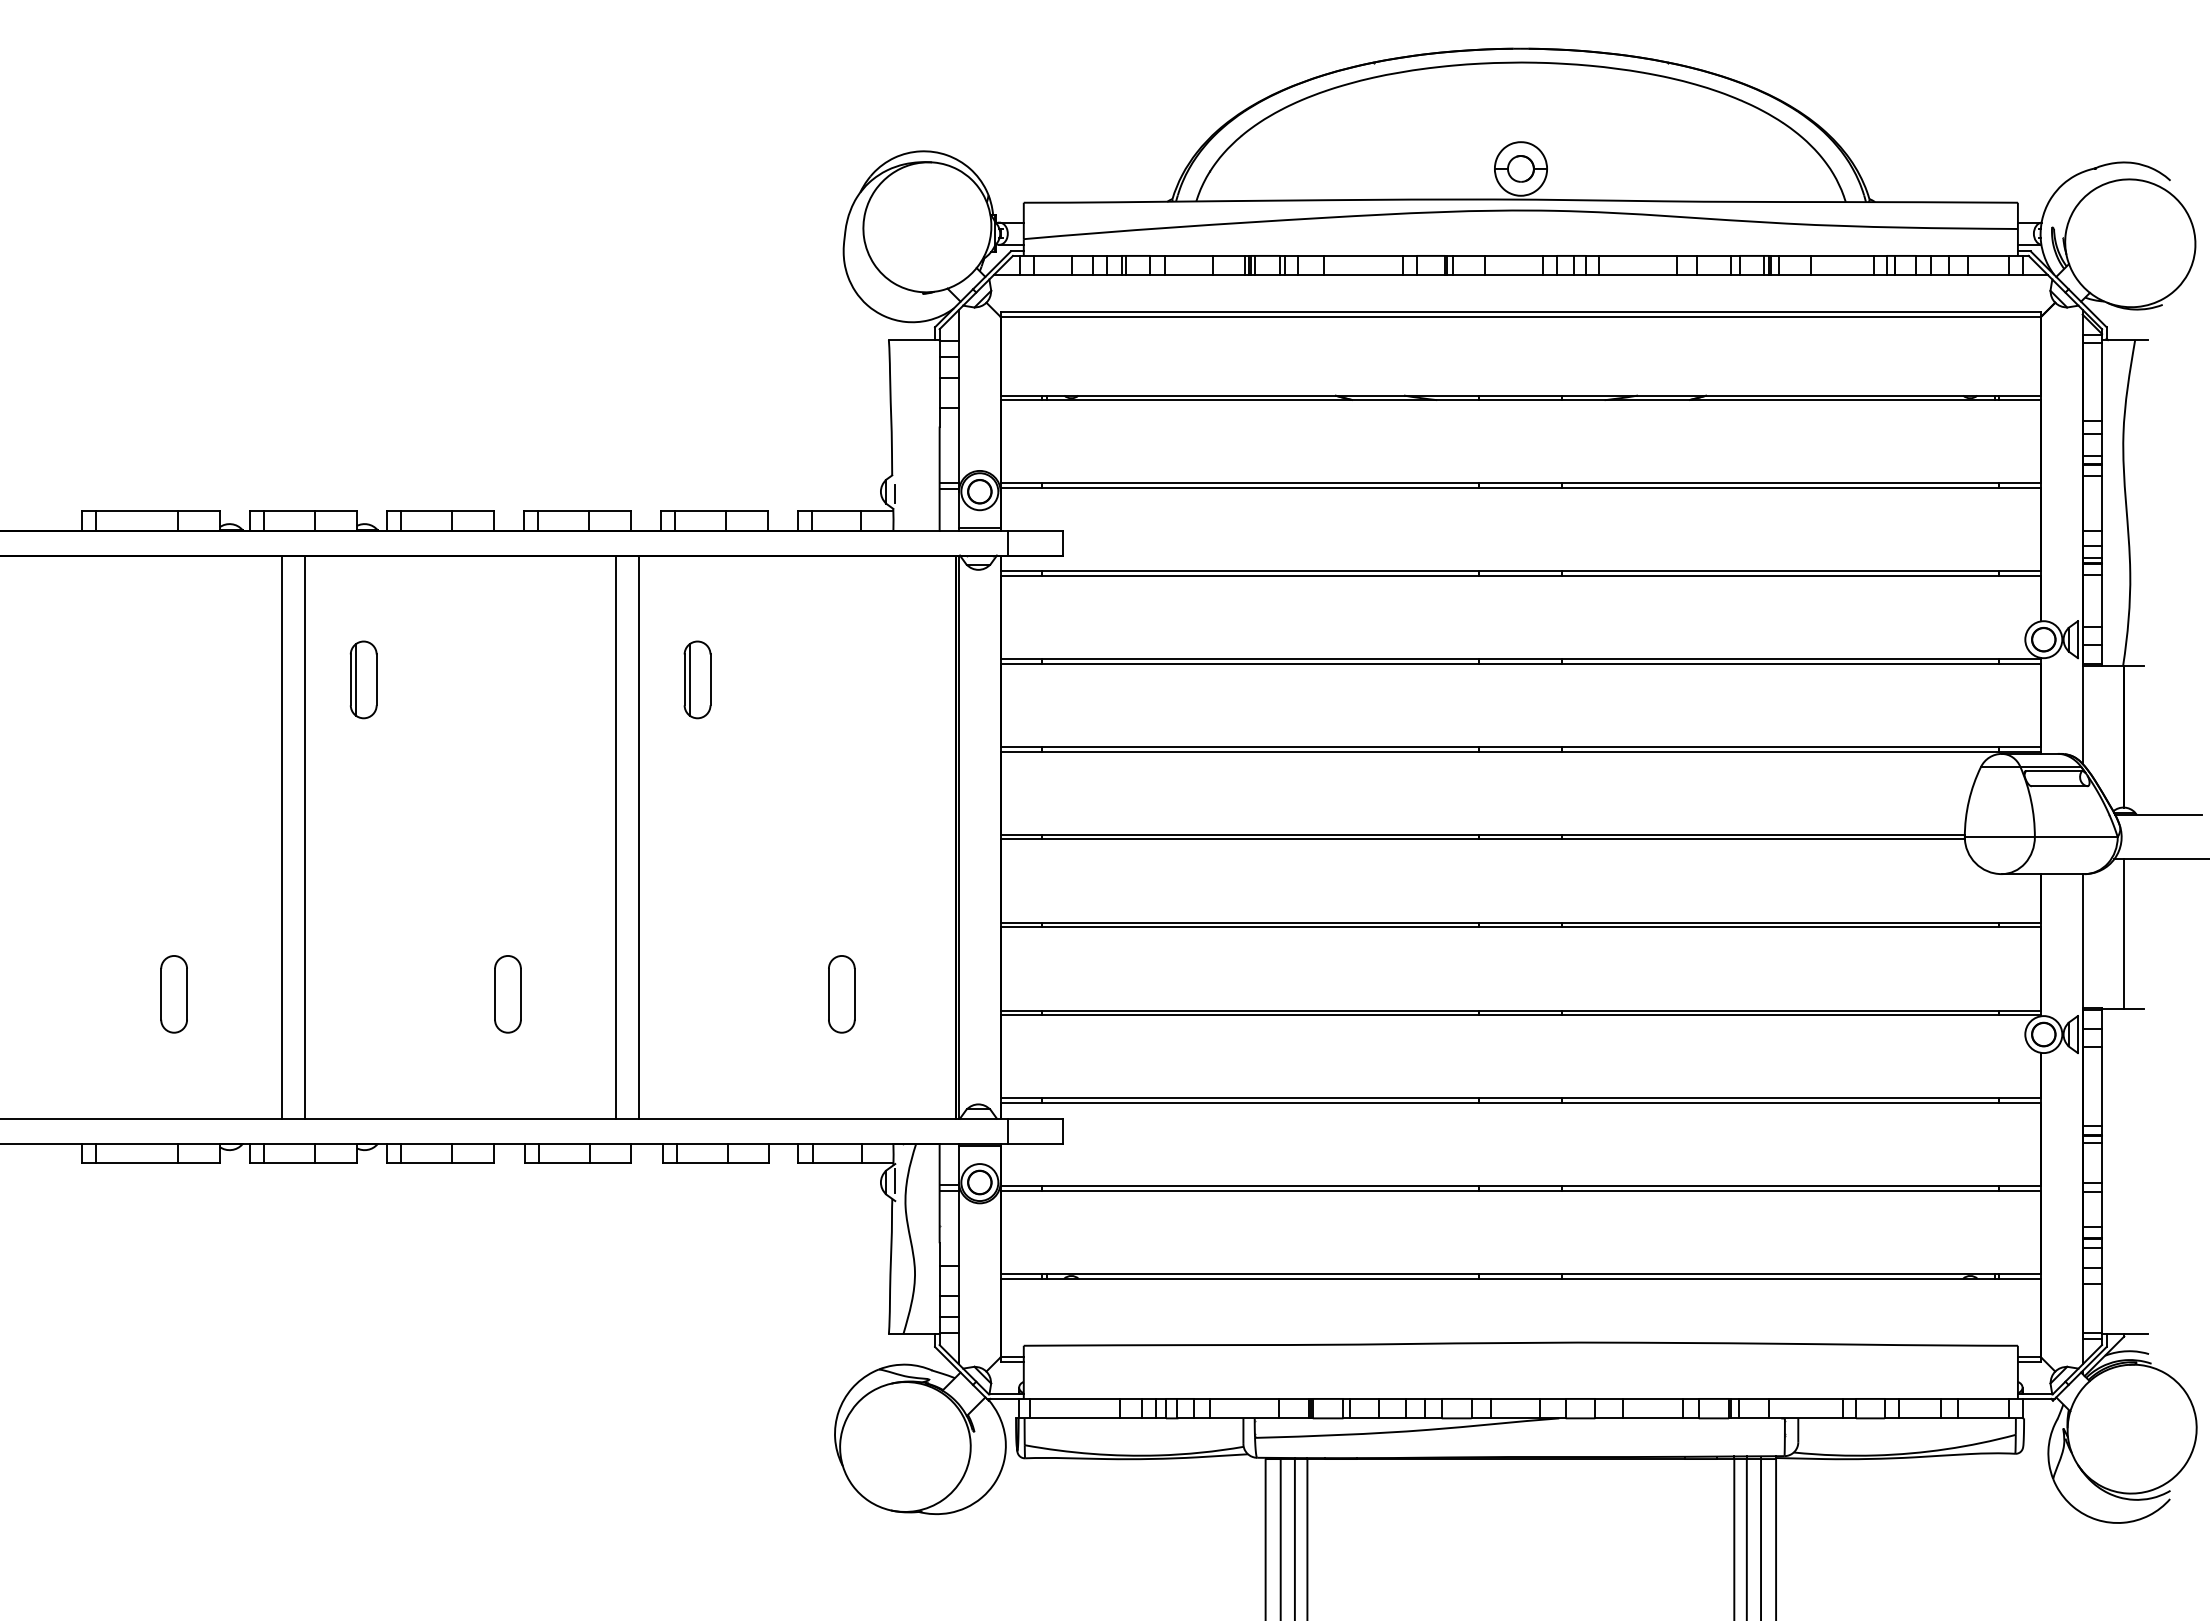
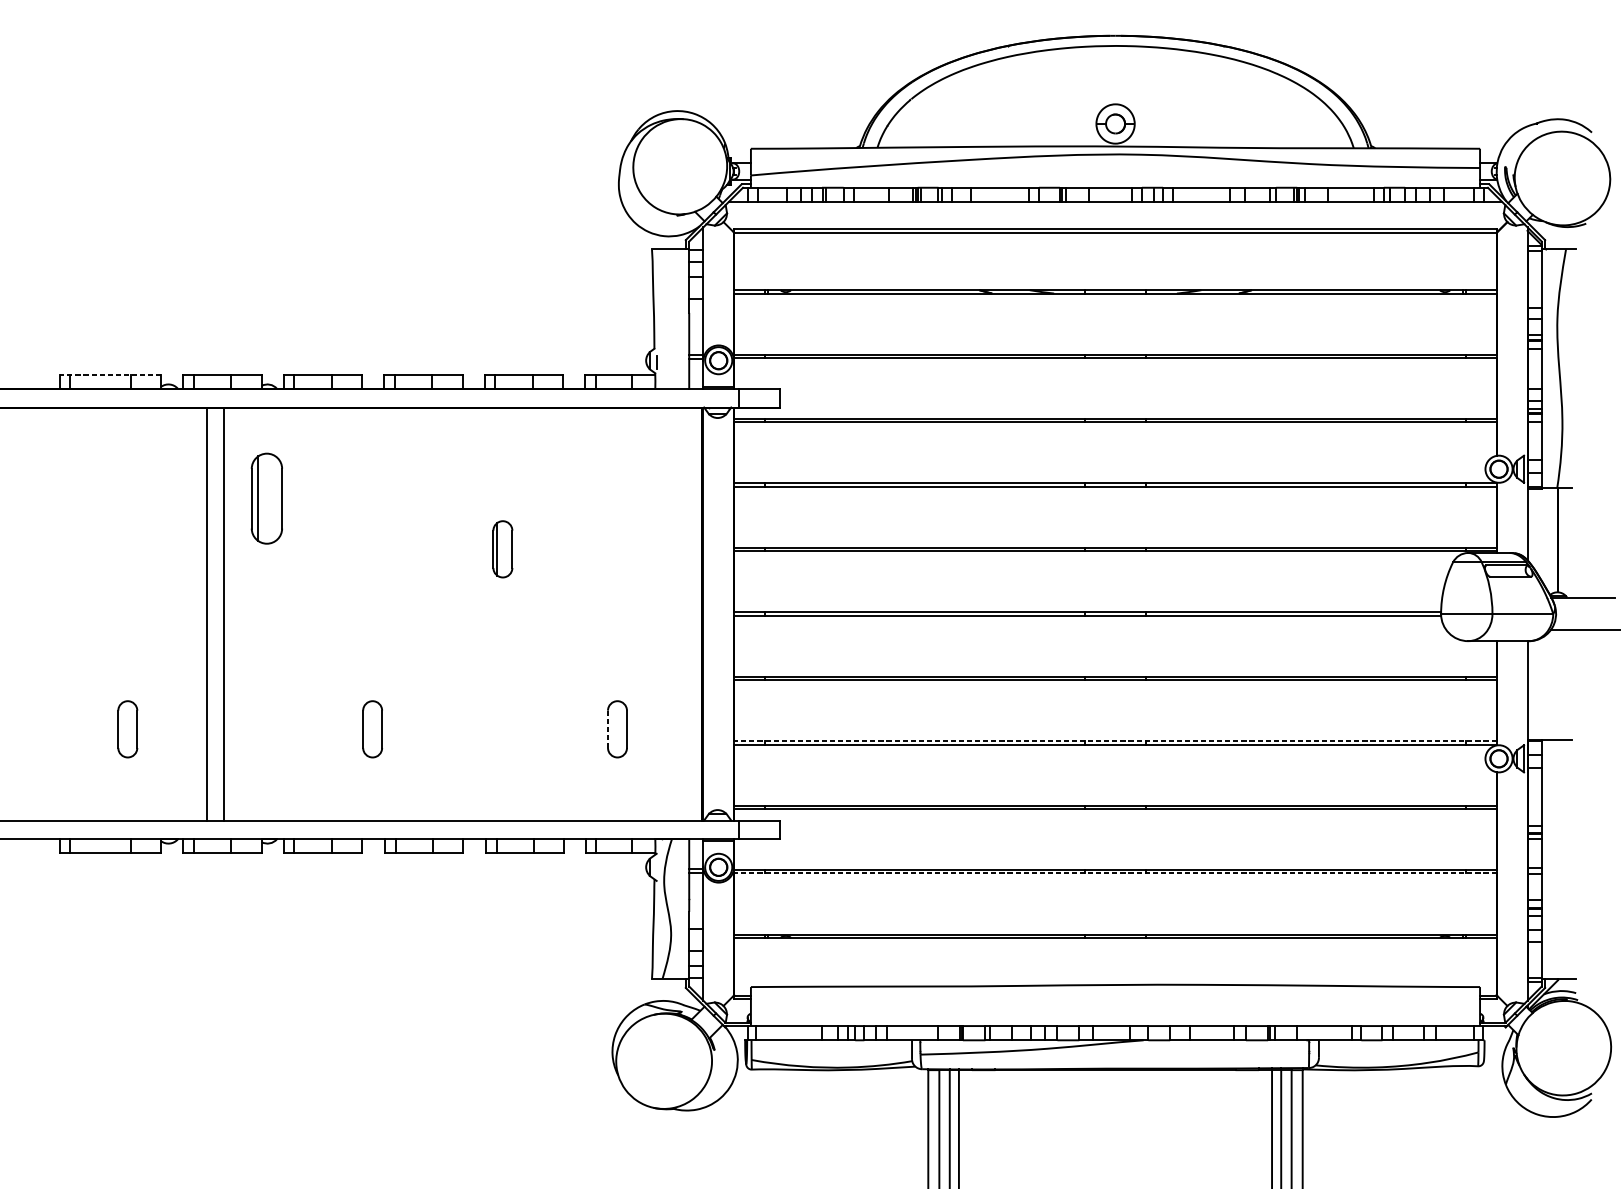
line: (150, 511) -> (110, 375), solid -> dashed
part: (363, 679) -> (266, 498), size x1.6
part: (697, 679) -> (502, 549), moved
line: (615, 836) -> (451, 613), removed
line: (639, 836) -> (469, 613), removed
line: (2124, 933) -> (1558, 684), removed
line: (828, 993) -> (607, 728), solid -> dashed
line: (1520, 1010) -> (1115, 741), solid -> dashed
line: (895, 1181) -> (656, 866), removed
line: (1520, 1190) -> (1115, 873), solid -> dashed

